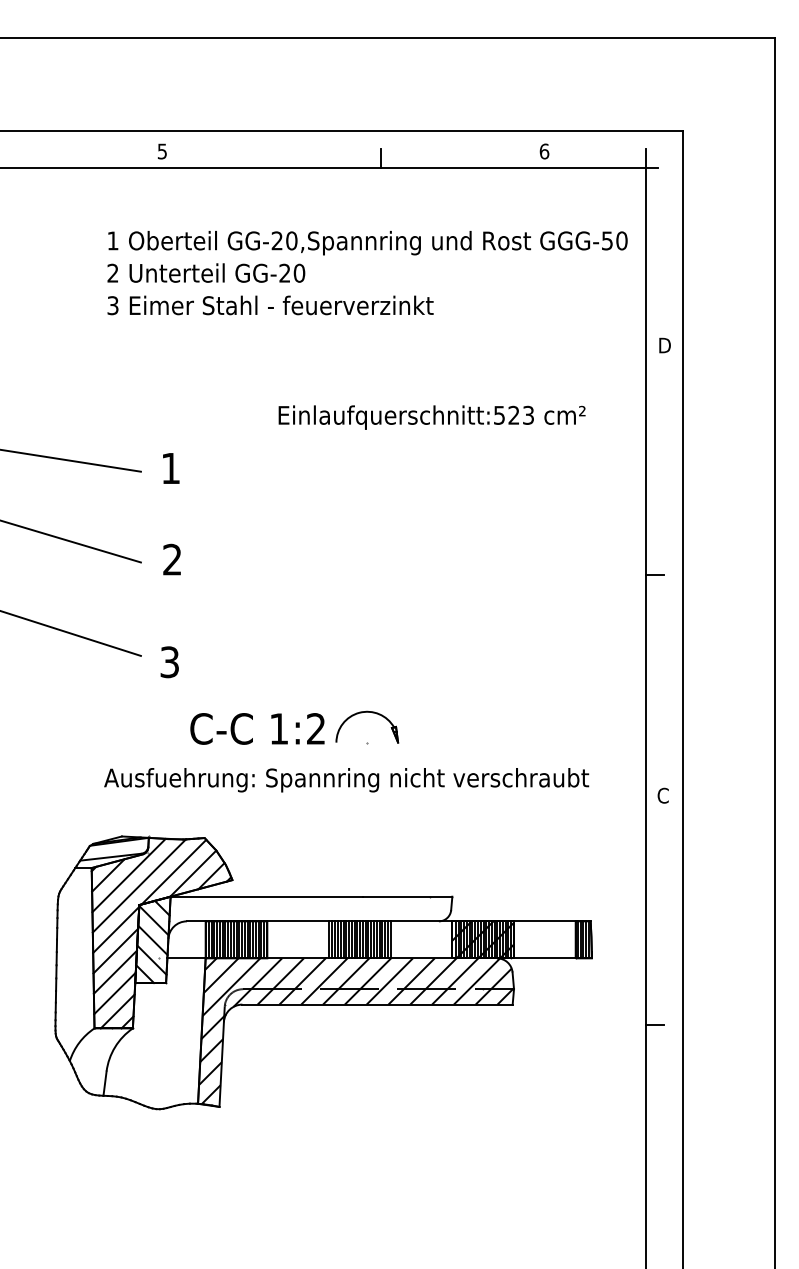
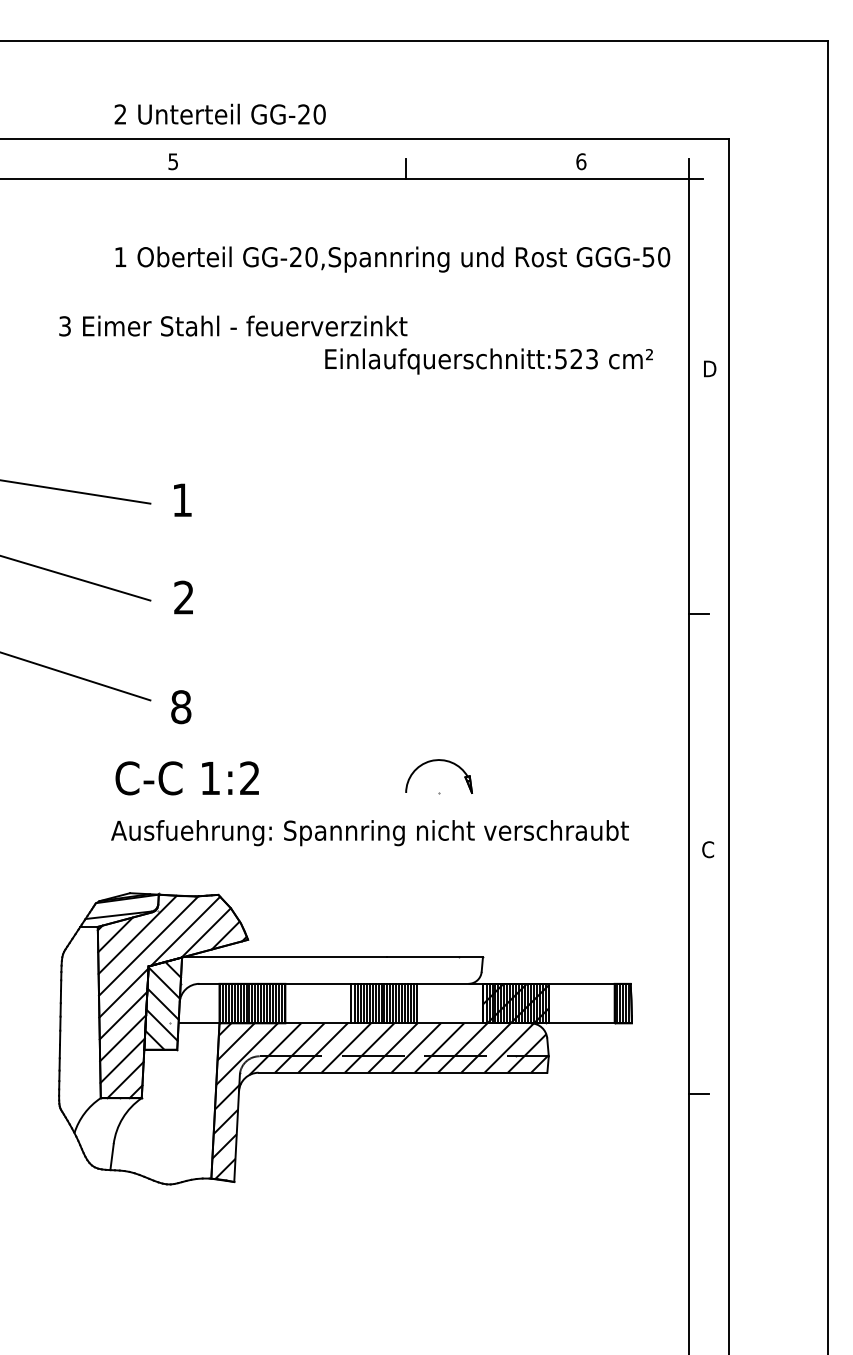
text: (206, 272) -> (220, 113), moved
text: (270, 305) -> (233, 326), moved
text: (431, 417) -> (488, 361), moved
text: (169, 662) -> (180, 707), 3 -> 8
part: (362, 713) -> (433, 761), moved
text: (257, 728) -> (187, 777), moved

